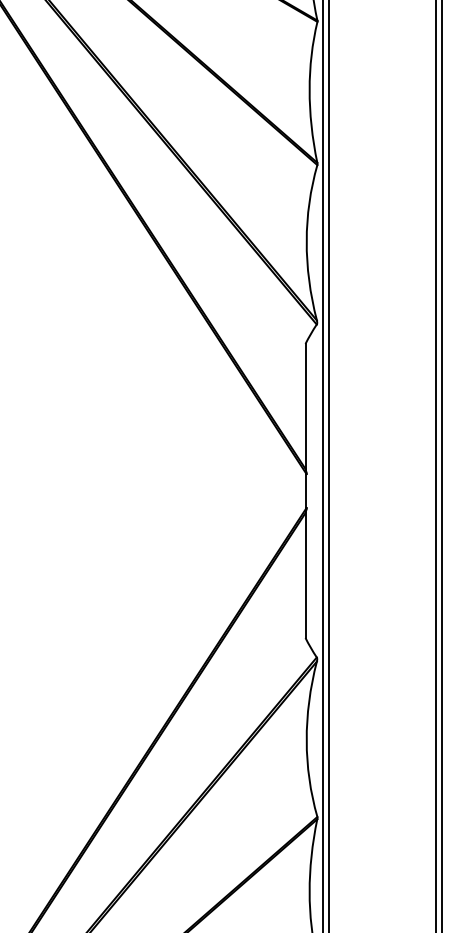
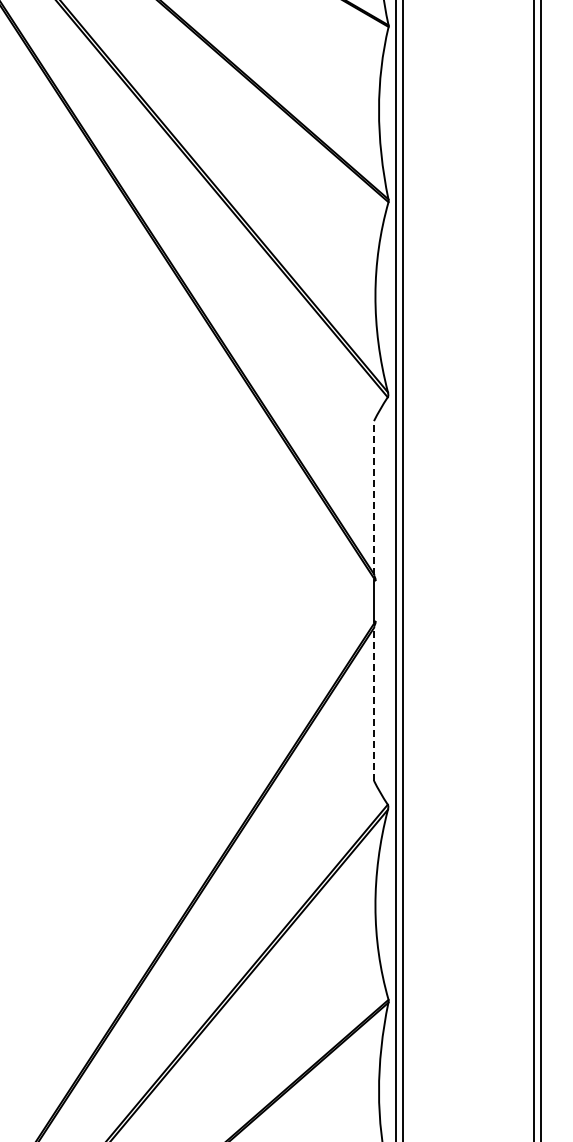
line: (305, 406) -> (374, 497), solid -> dashed
line: (305, 574) -> (374, 703), solid -> dashed

